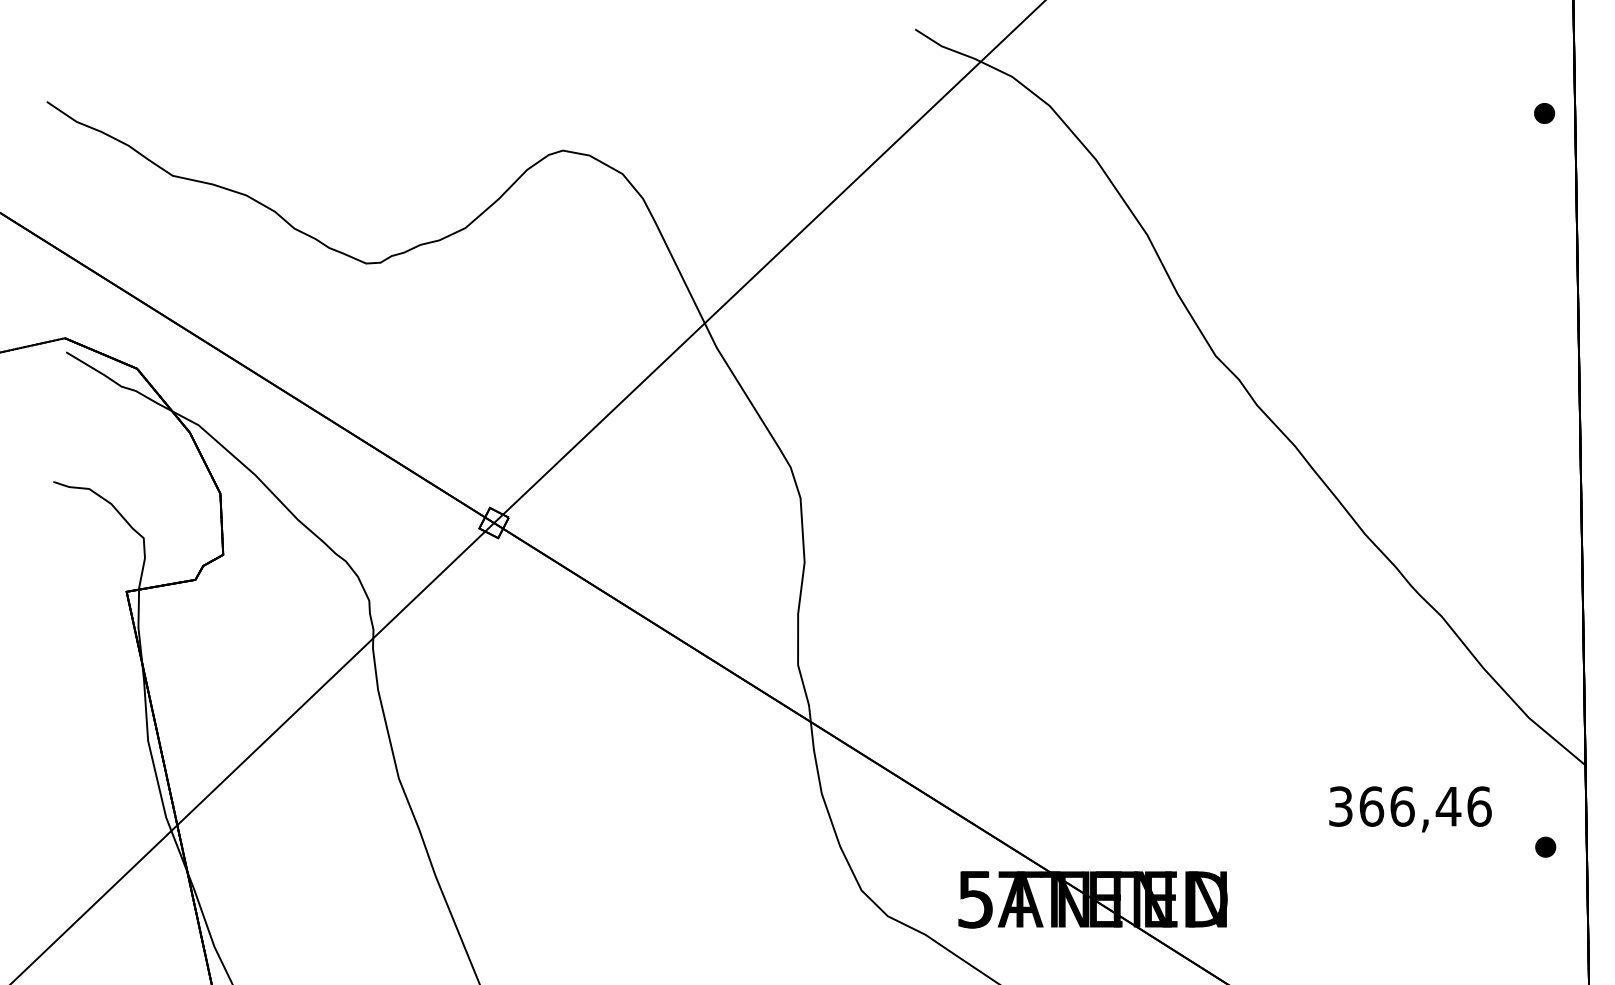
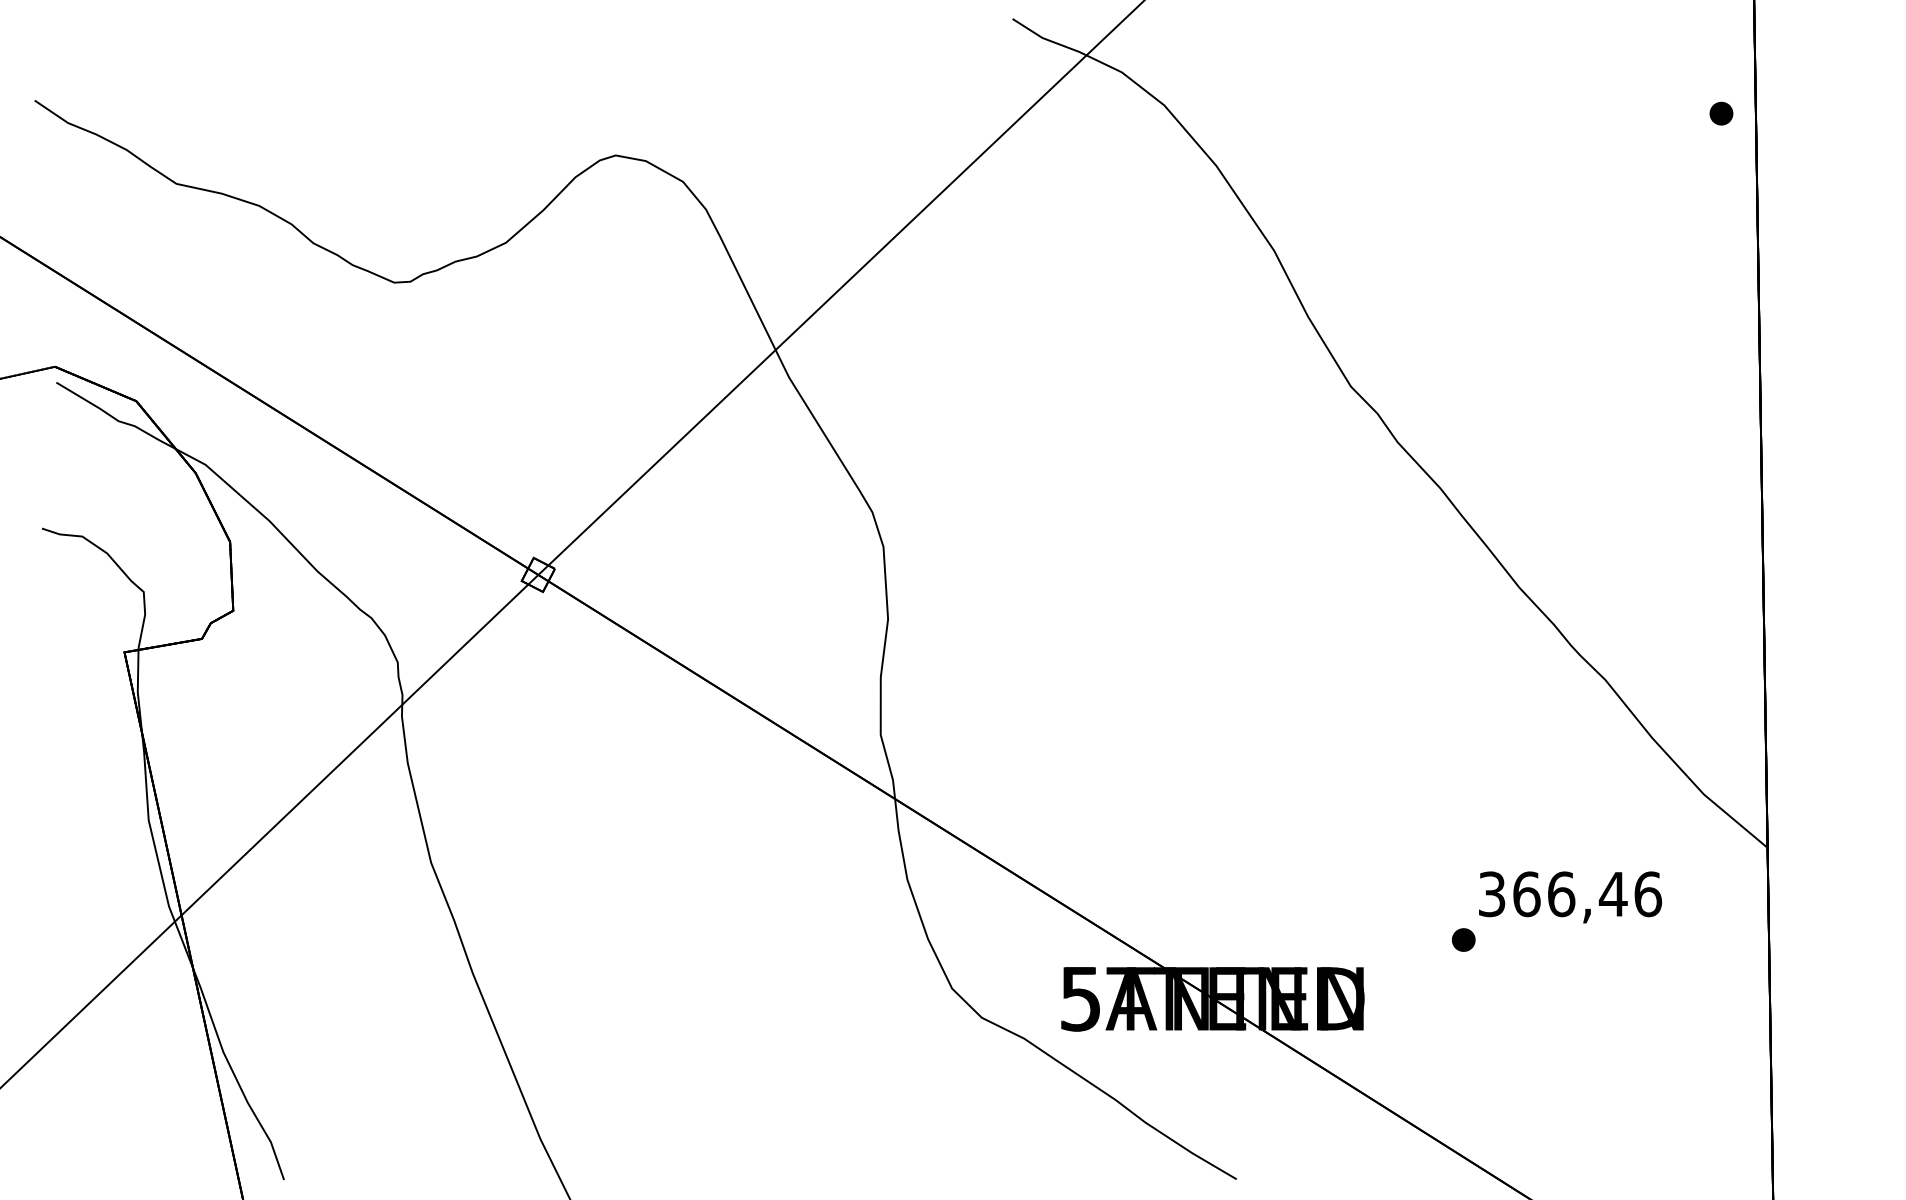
part: (1545, 846) -> (1463, 939), moved

